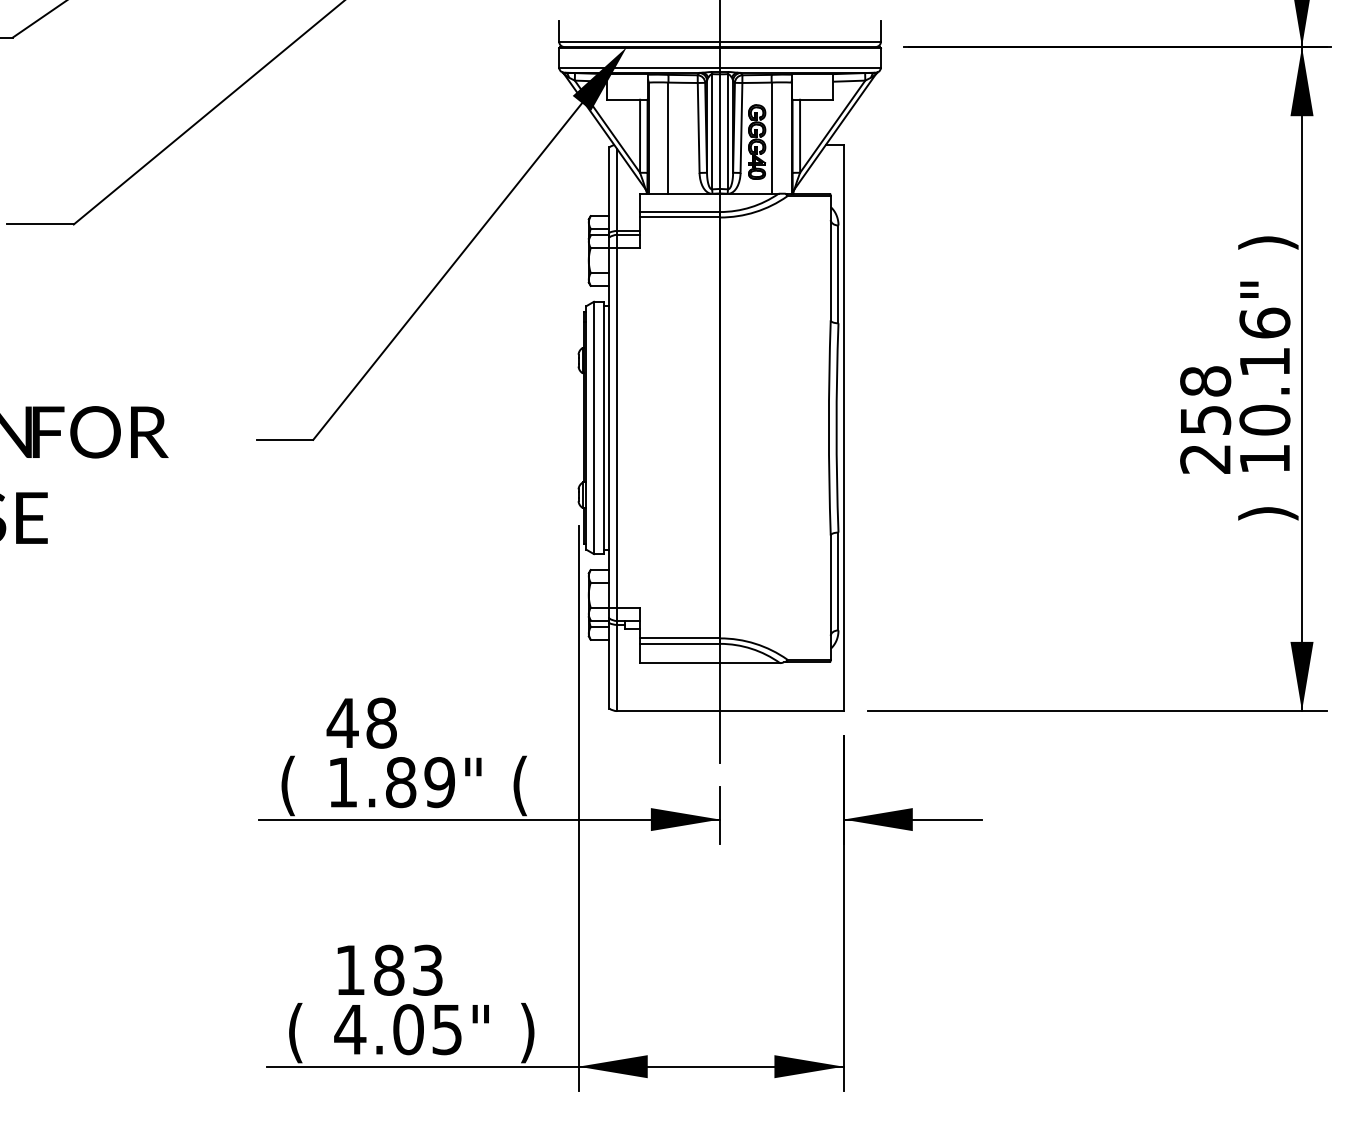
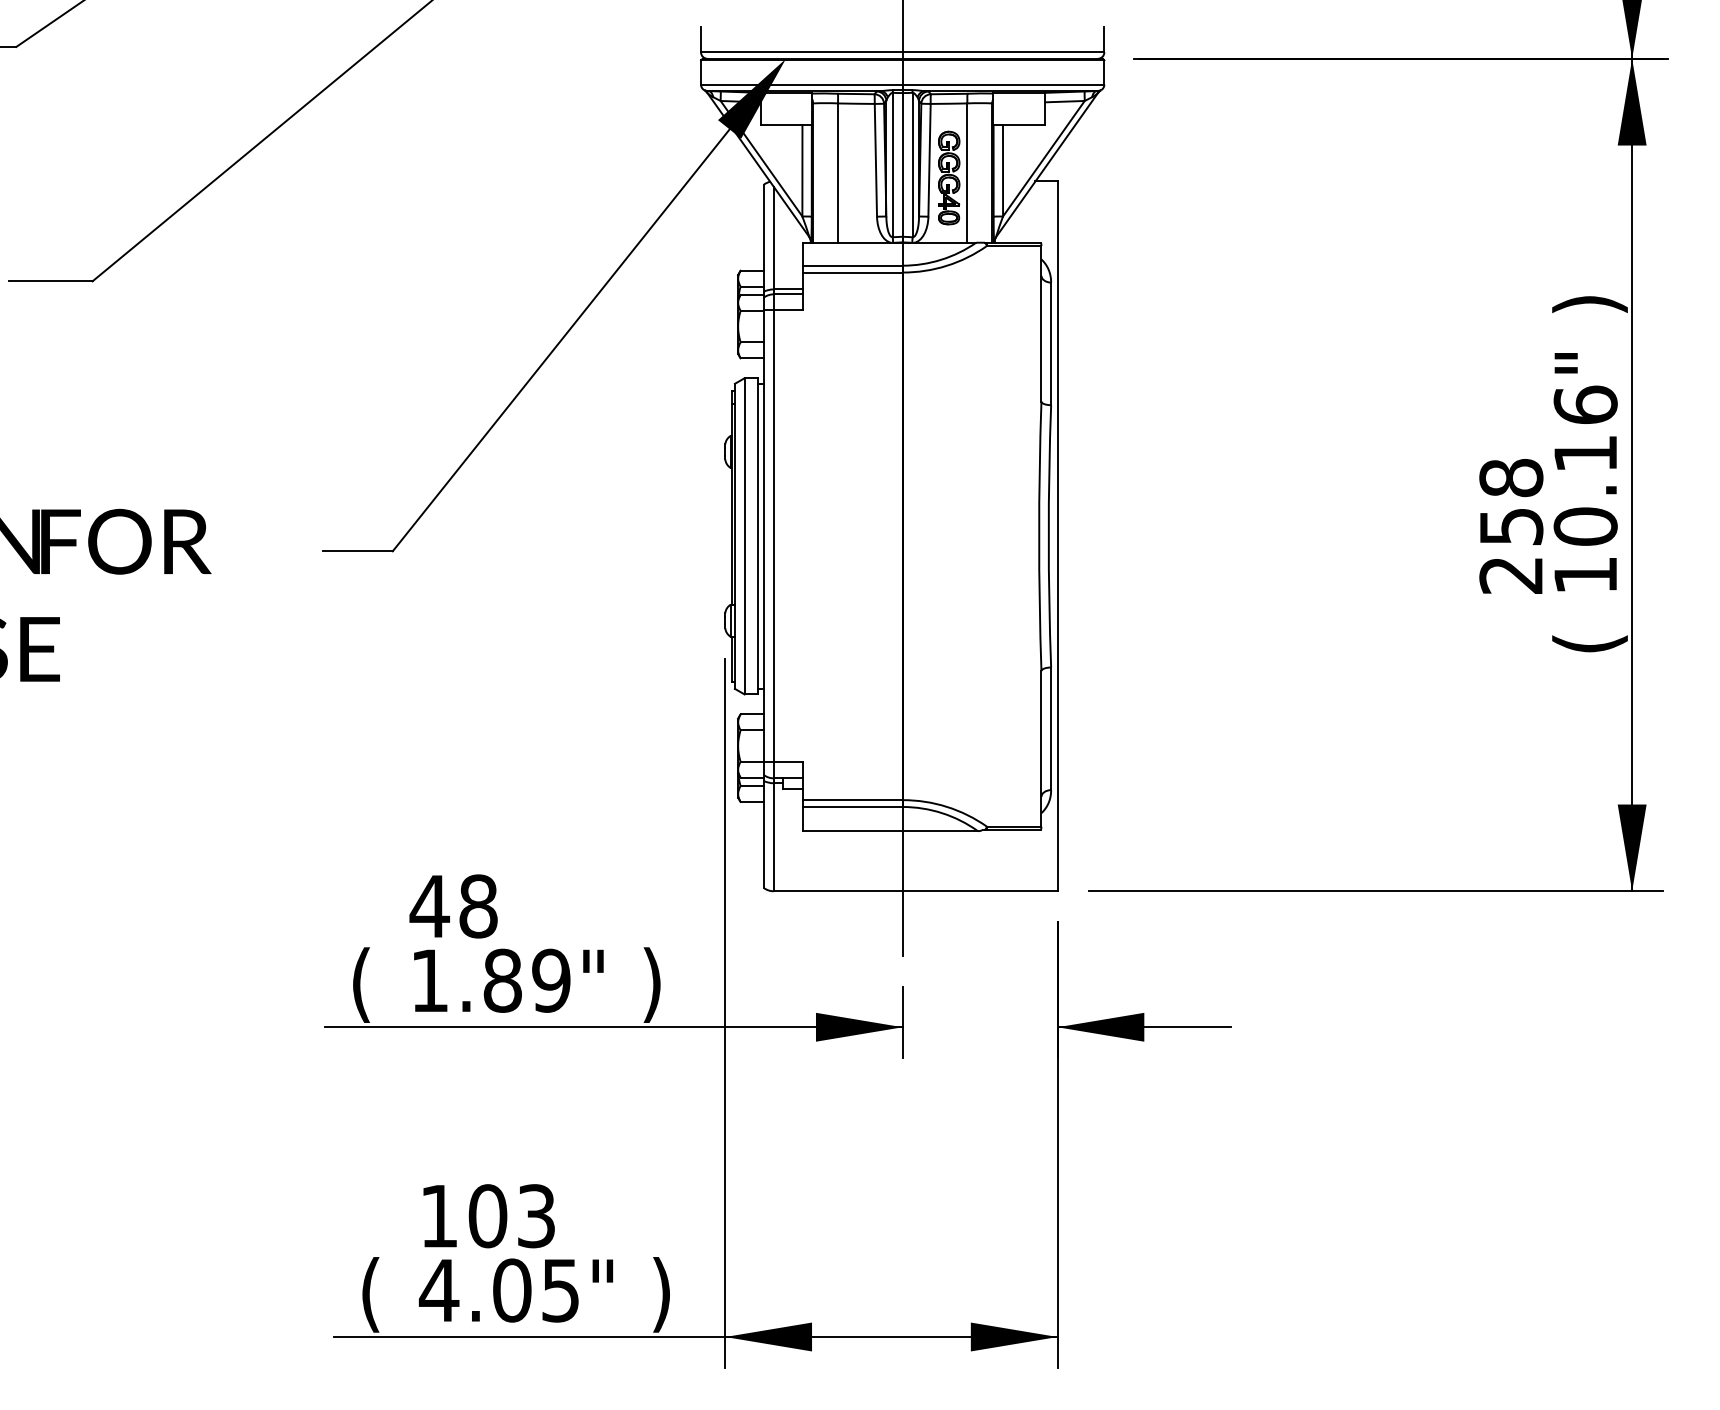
text: (1268, 513) -> (1590, 643), ) -> (
text: (519, 785) -> (651, 984), ( -> )
text: (389, 970) -> (488, 1216), 183 -> 103

